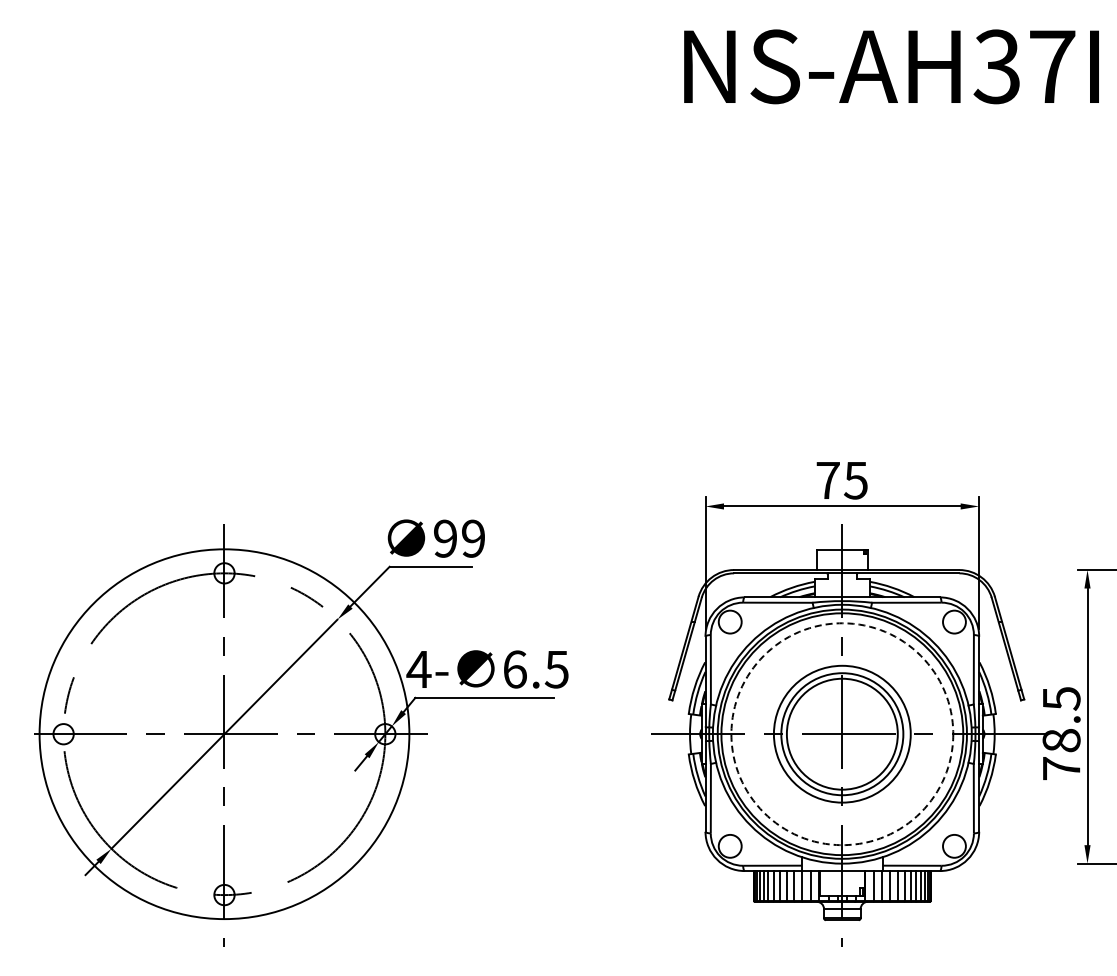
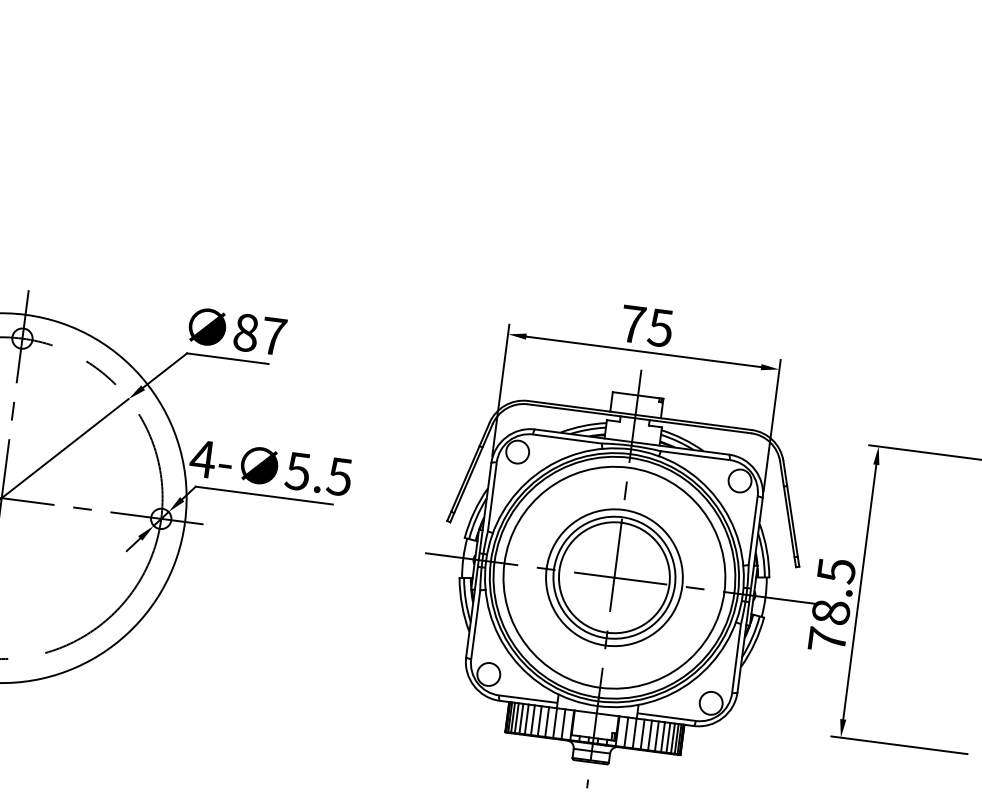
text: (459, 538) -> (259, 334), 99 -> 87
text: (514, 669) -> (297, 471), 6.5 -> 5.5
circle: (842, 734) -> (614, 578), dashed -> solid

